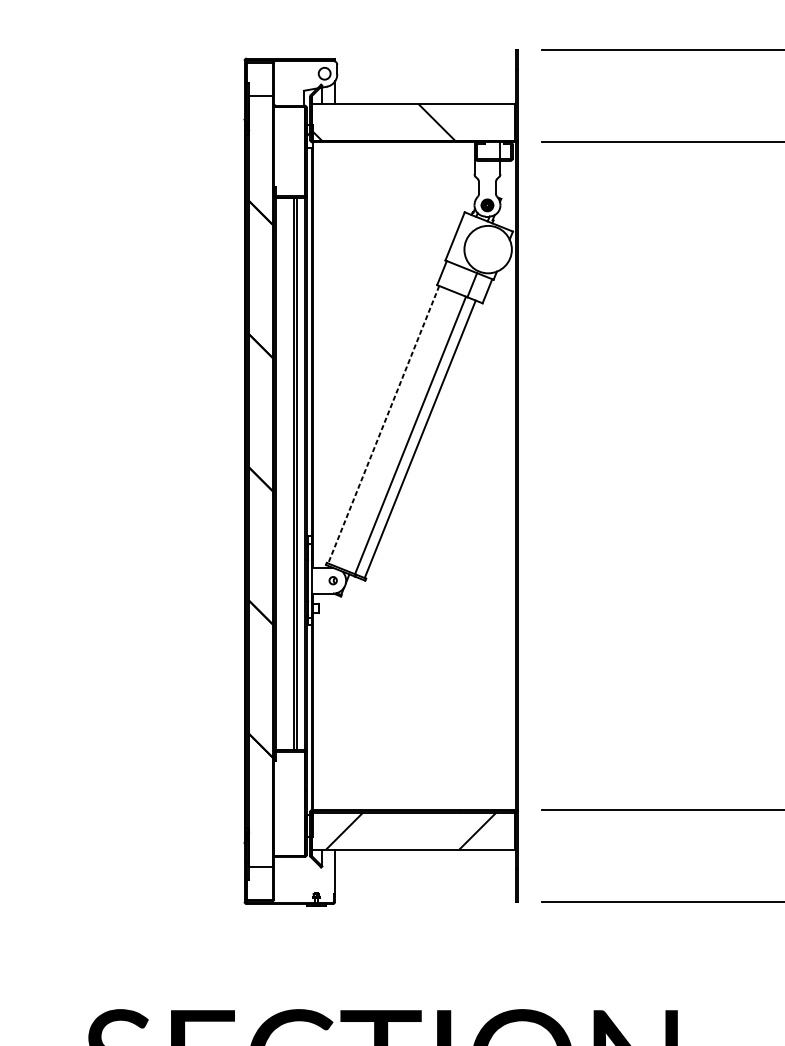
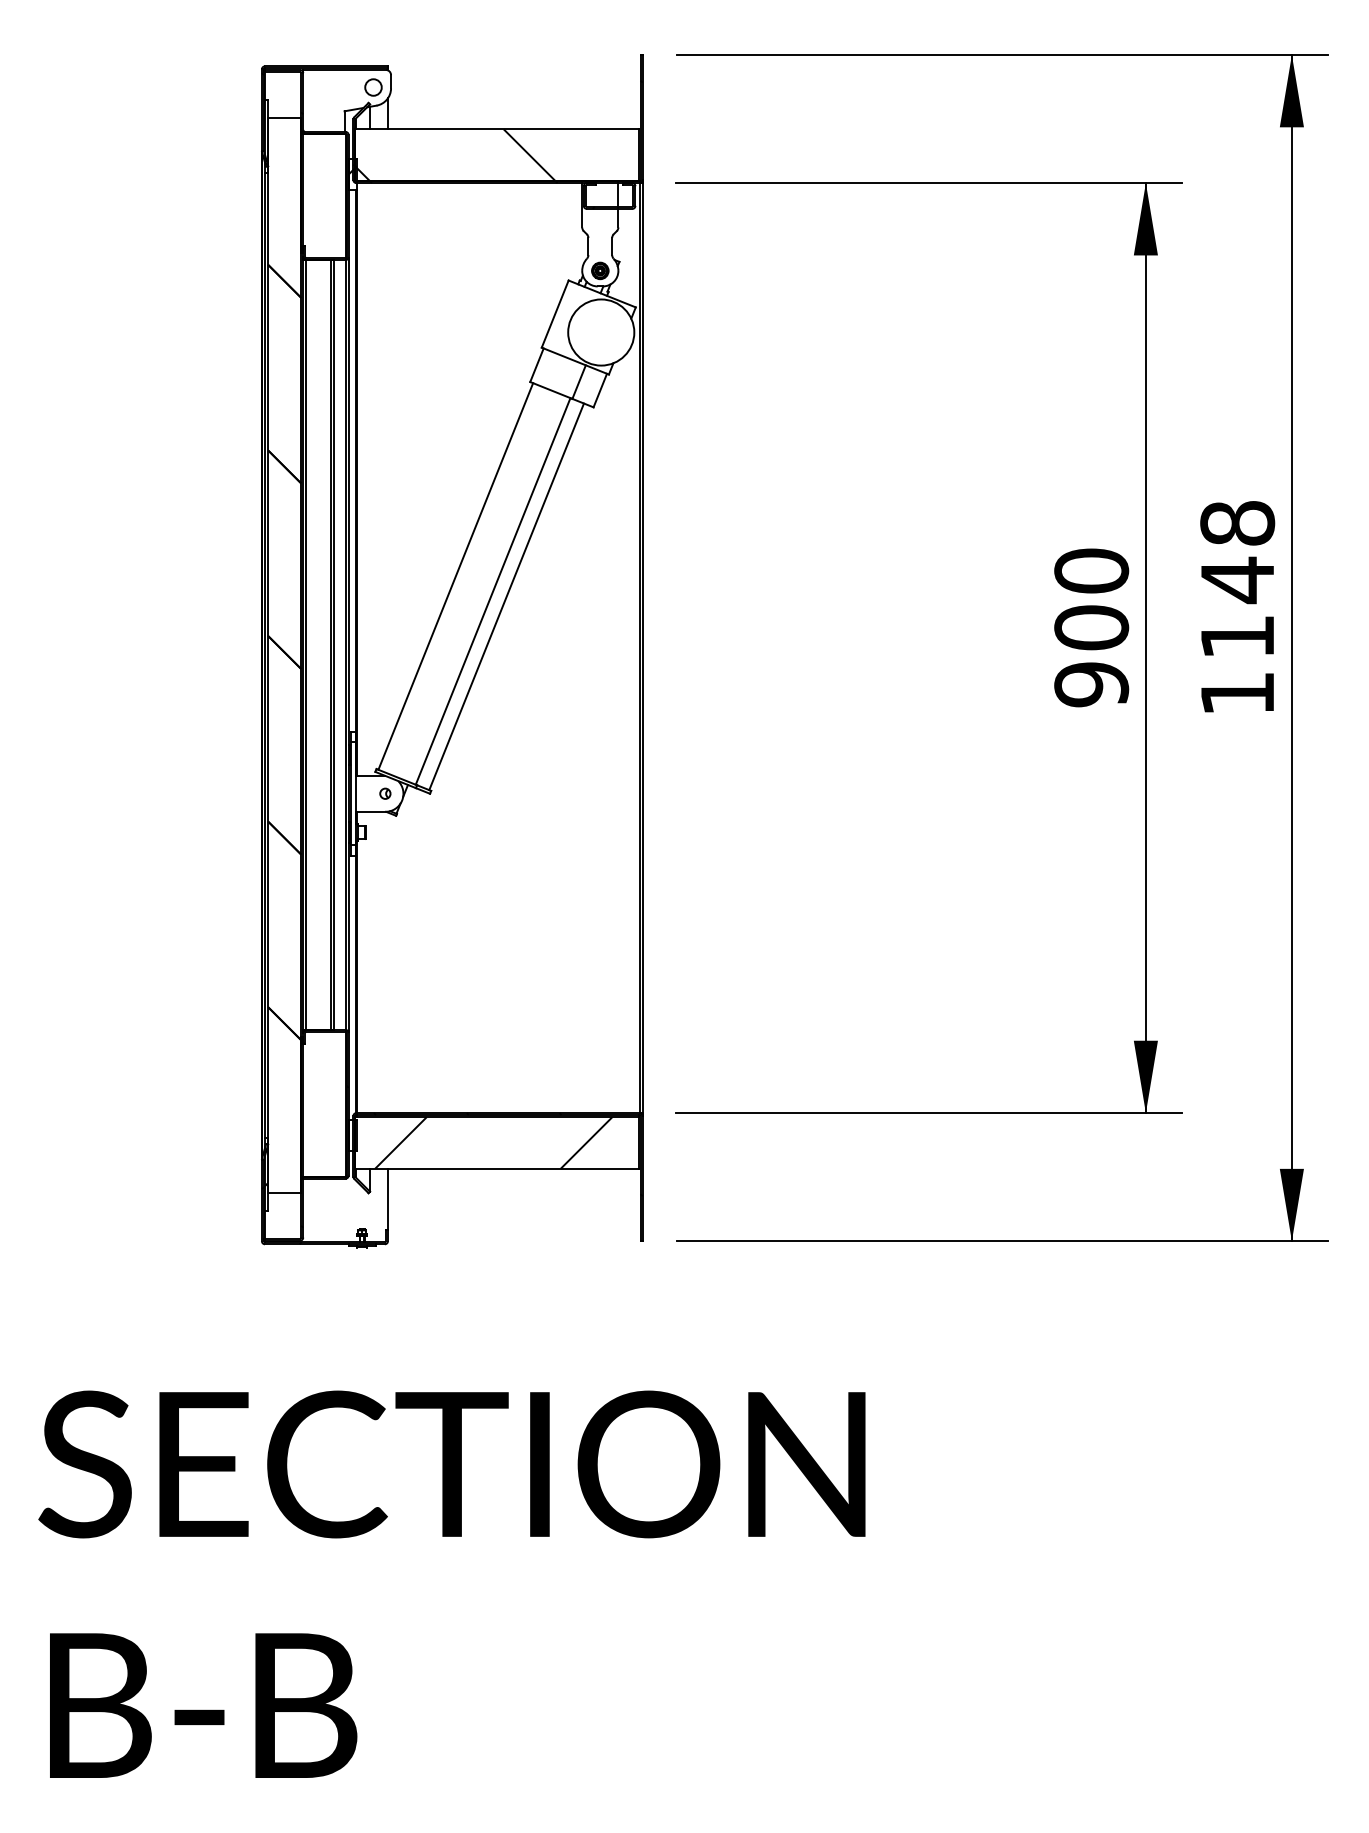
line: (383, 424) -> (455, 576), dashed -> solid

